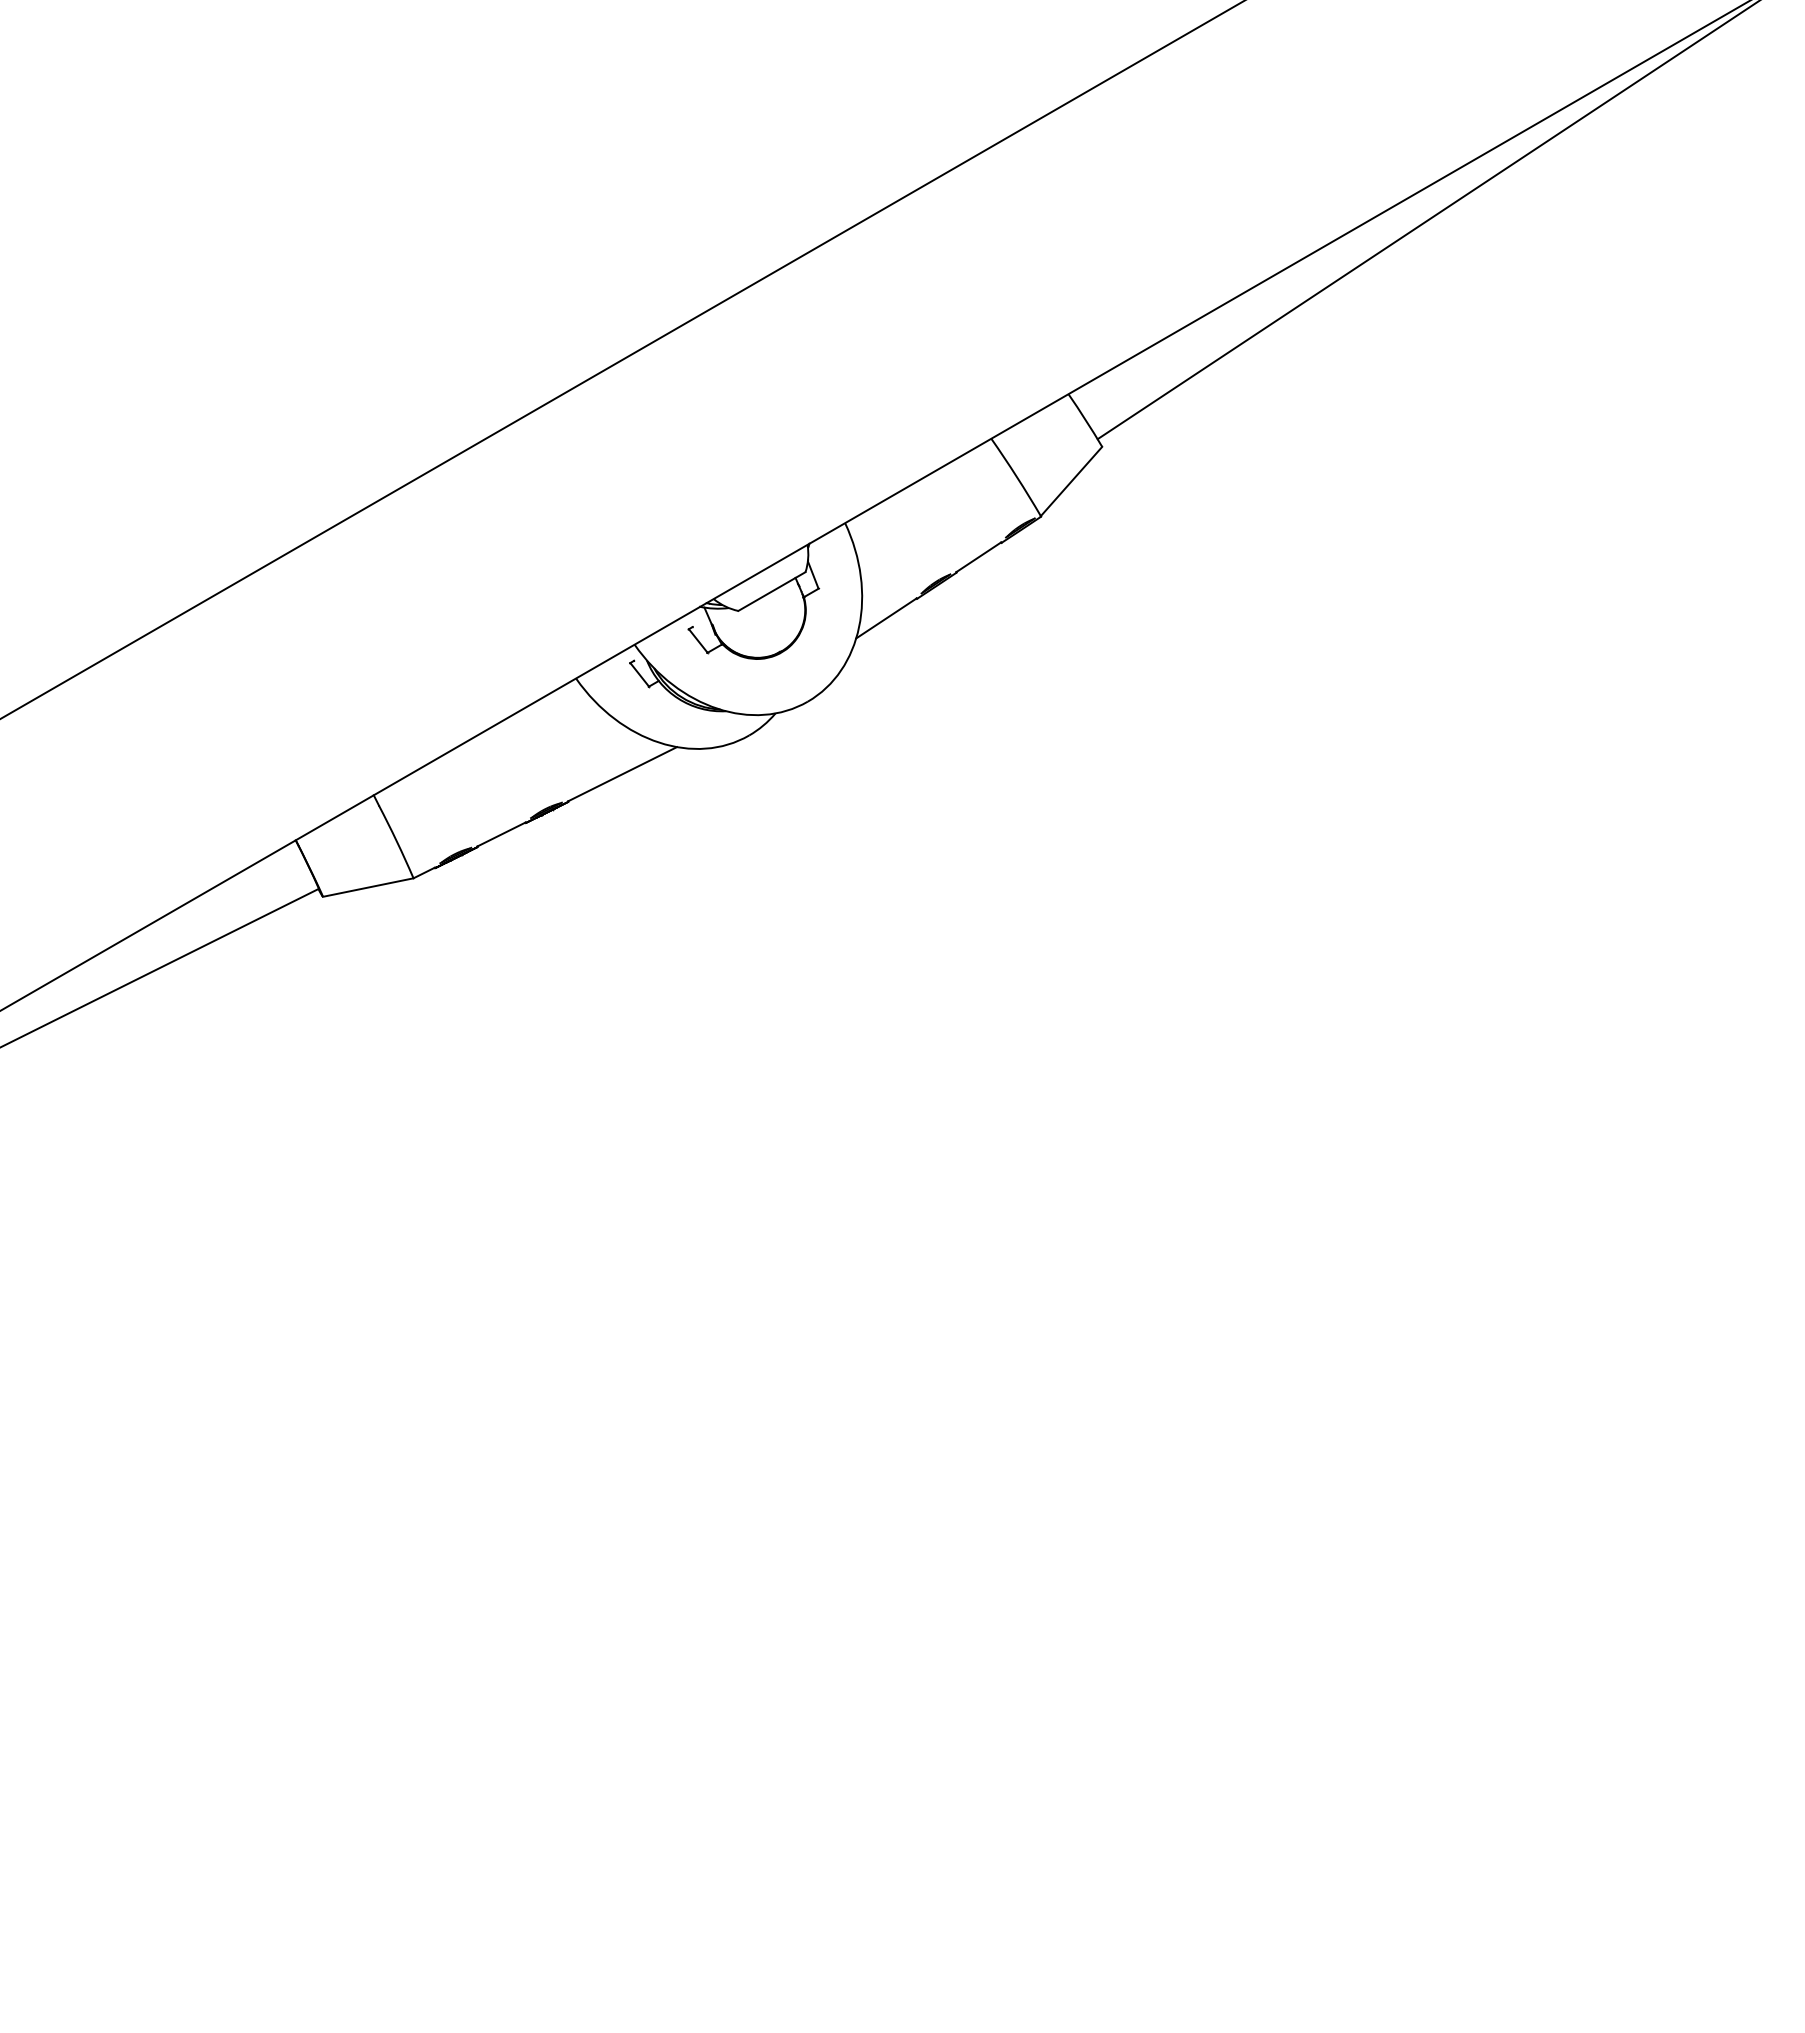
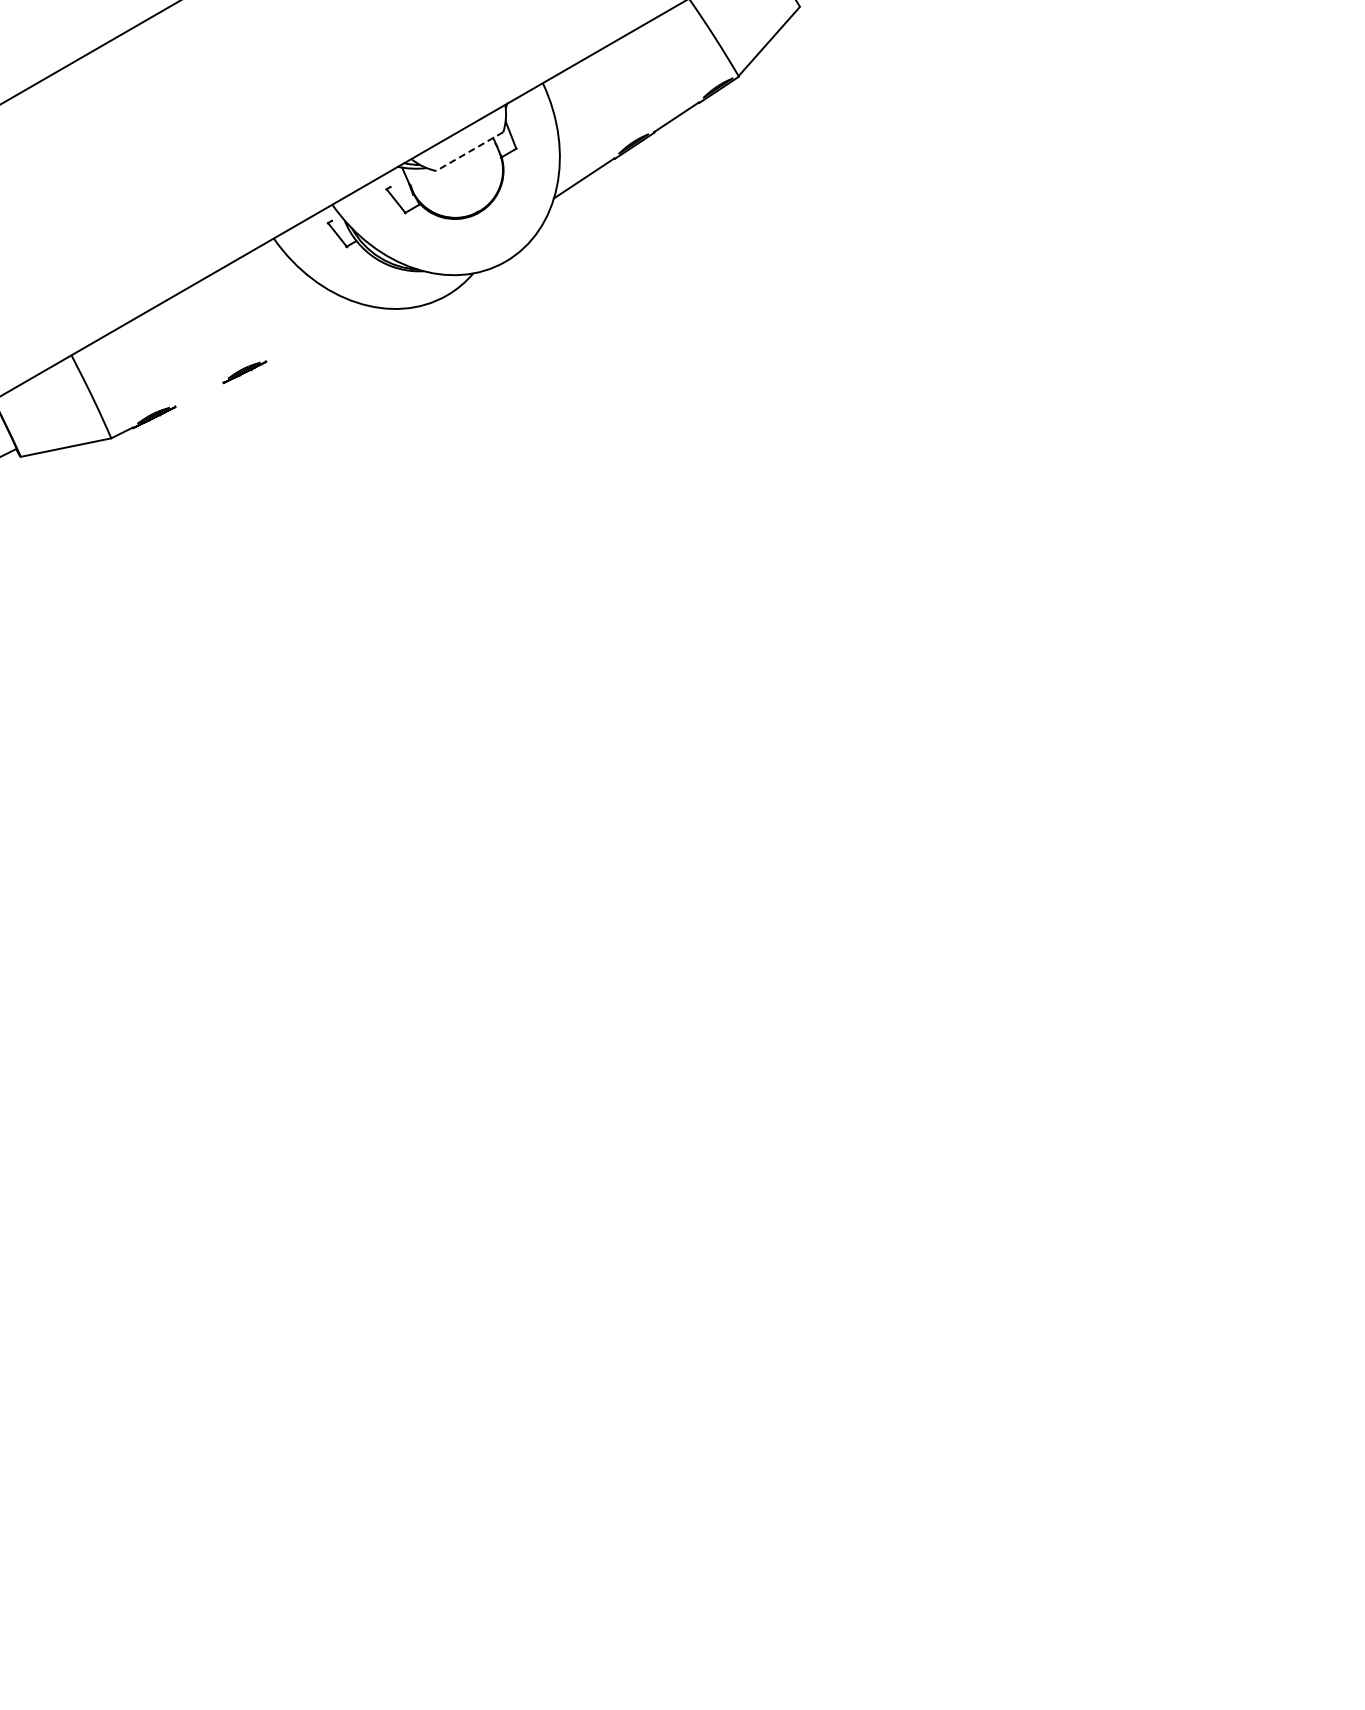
line: (771, 591) -> (469, 151), solid -> dashed
line: (622, 774) -> (320, 334), removed
line: (501, 834) -> (199, 394), removed

